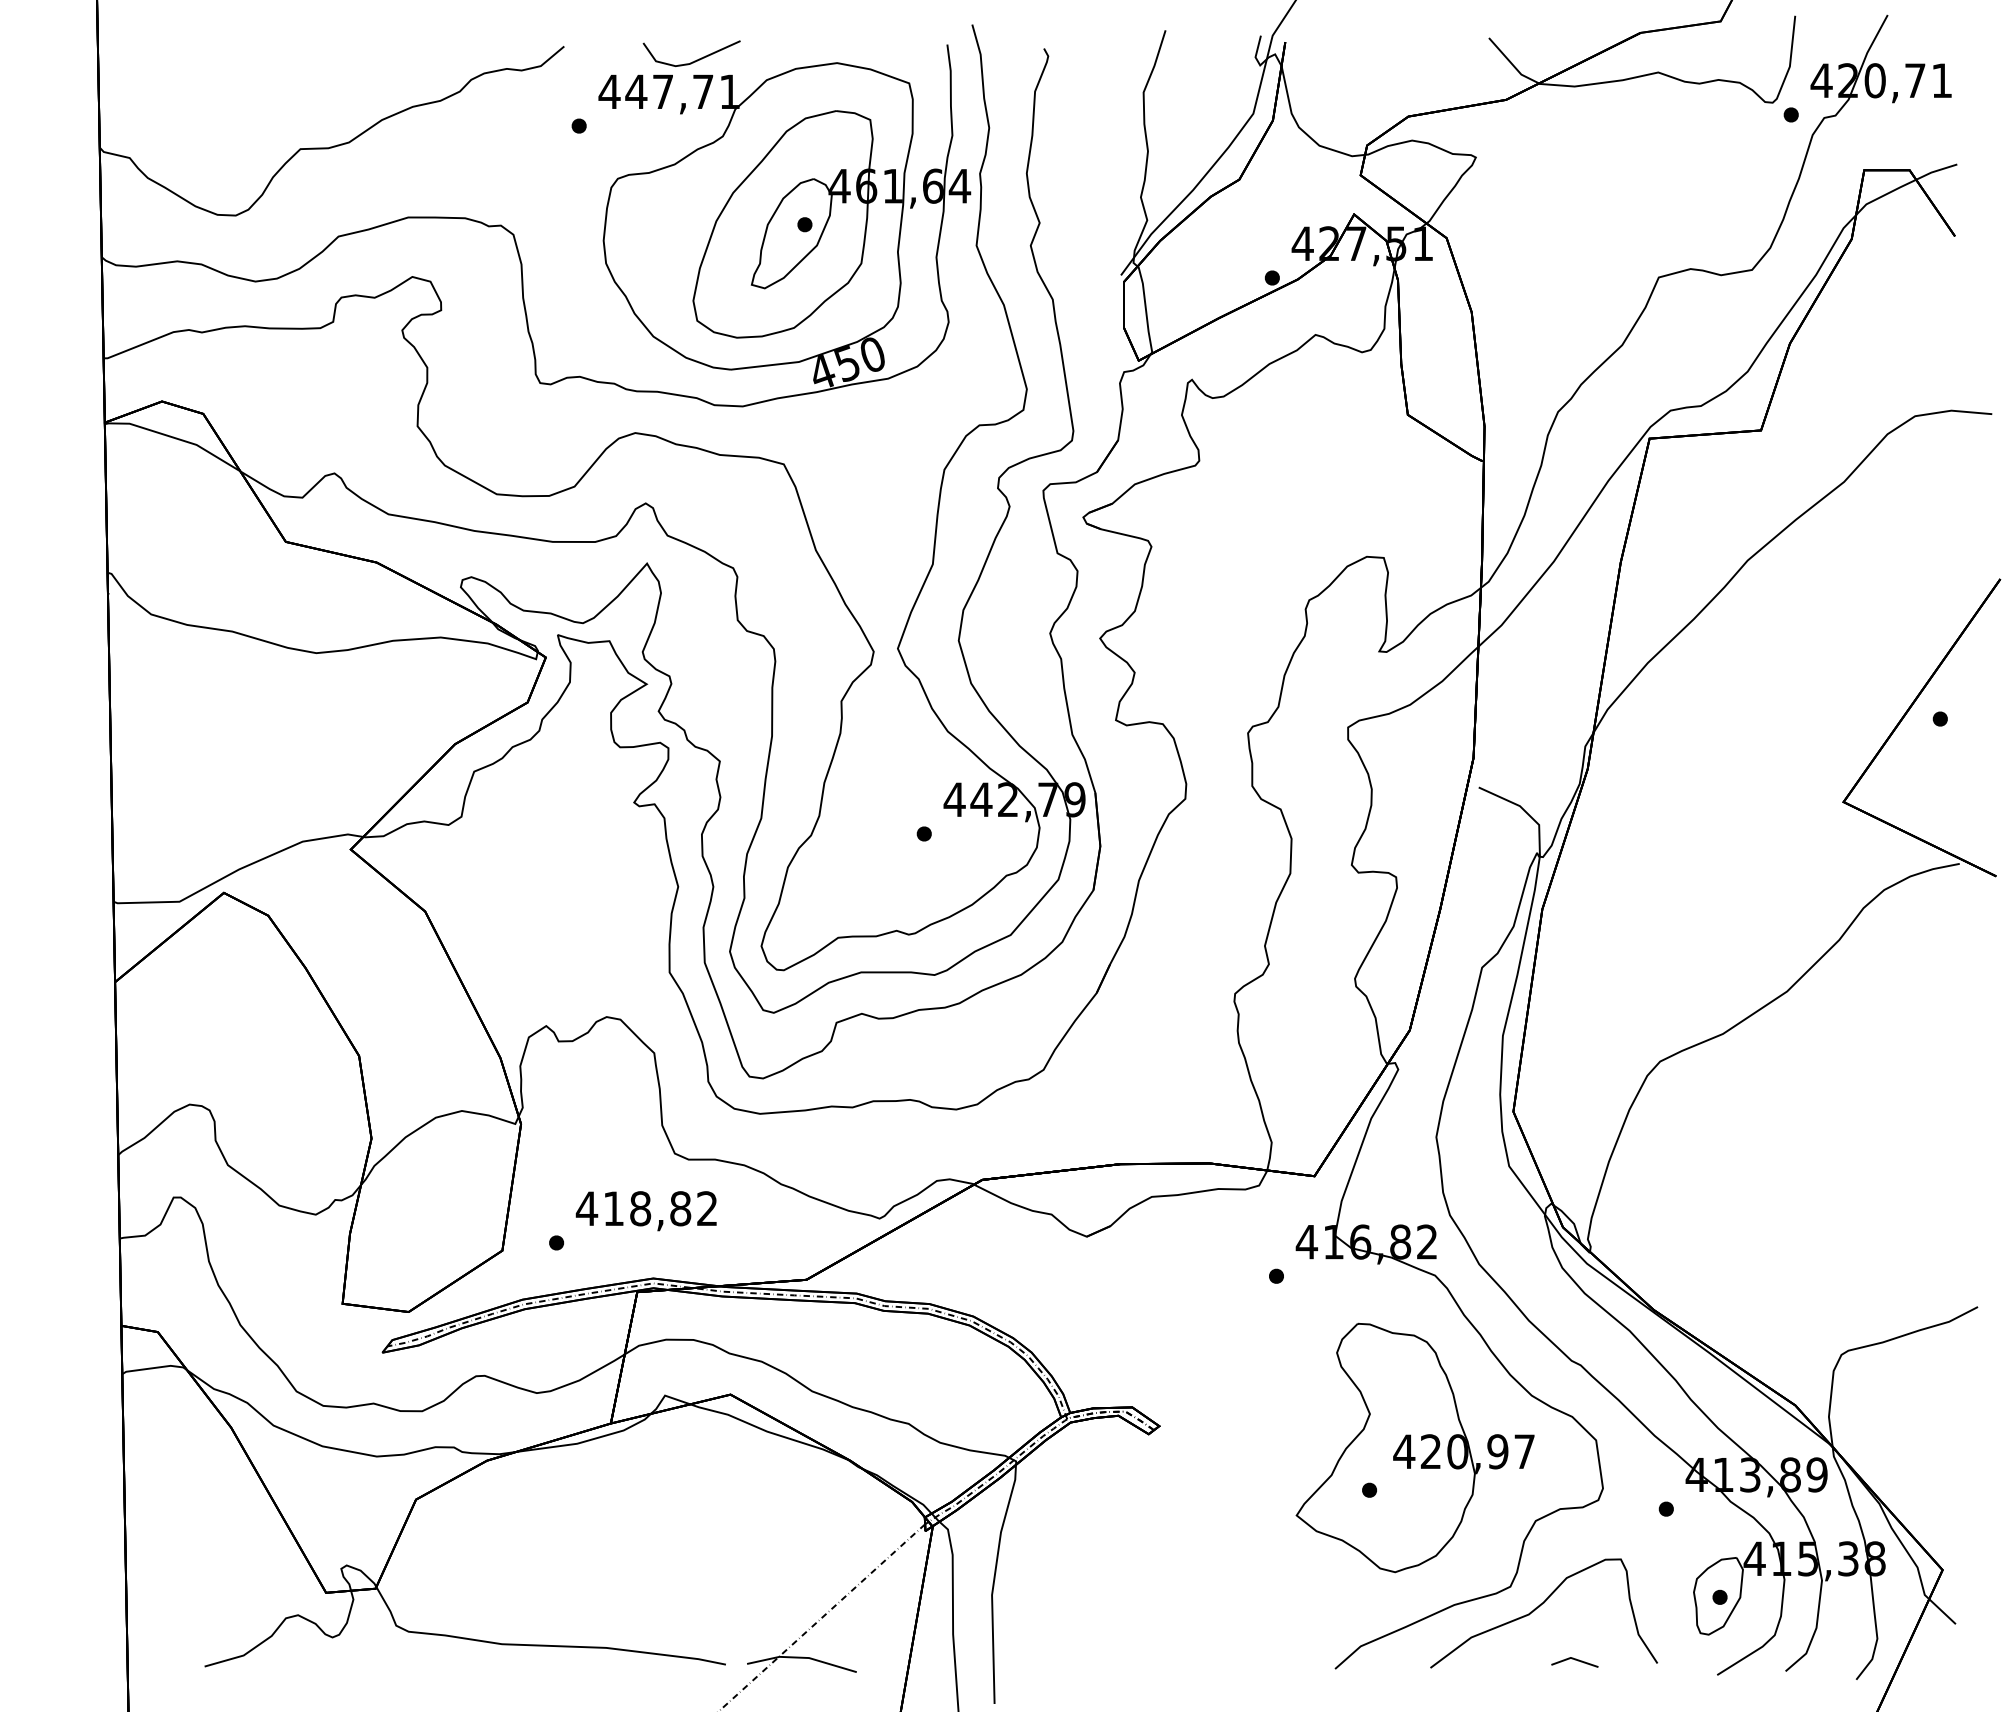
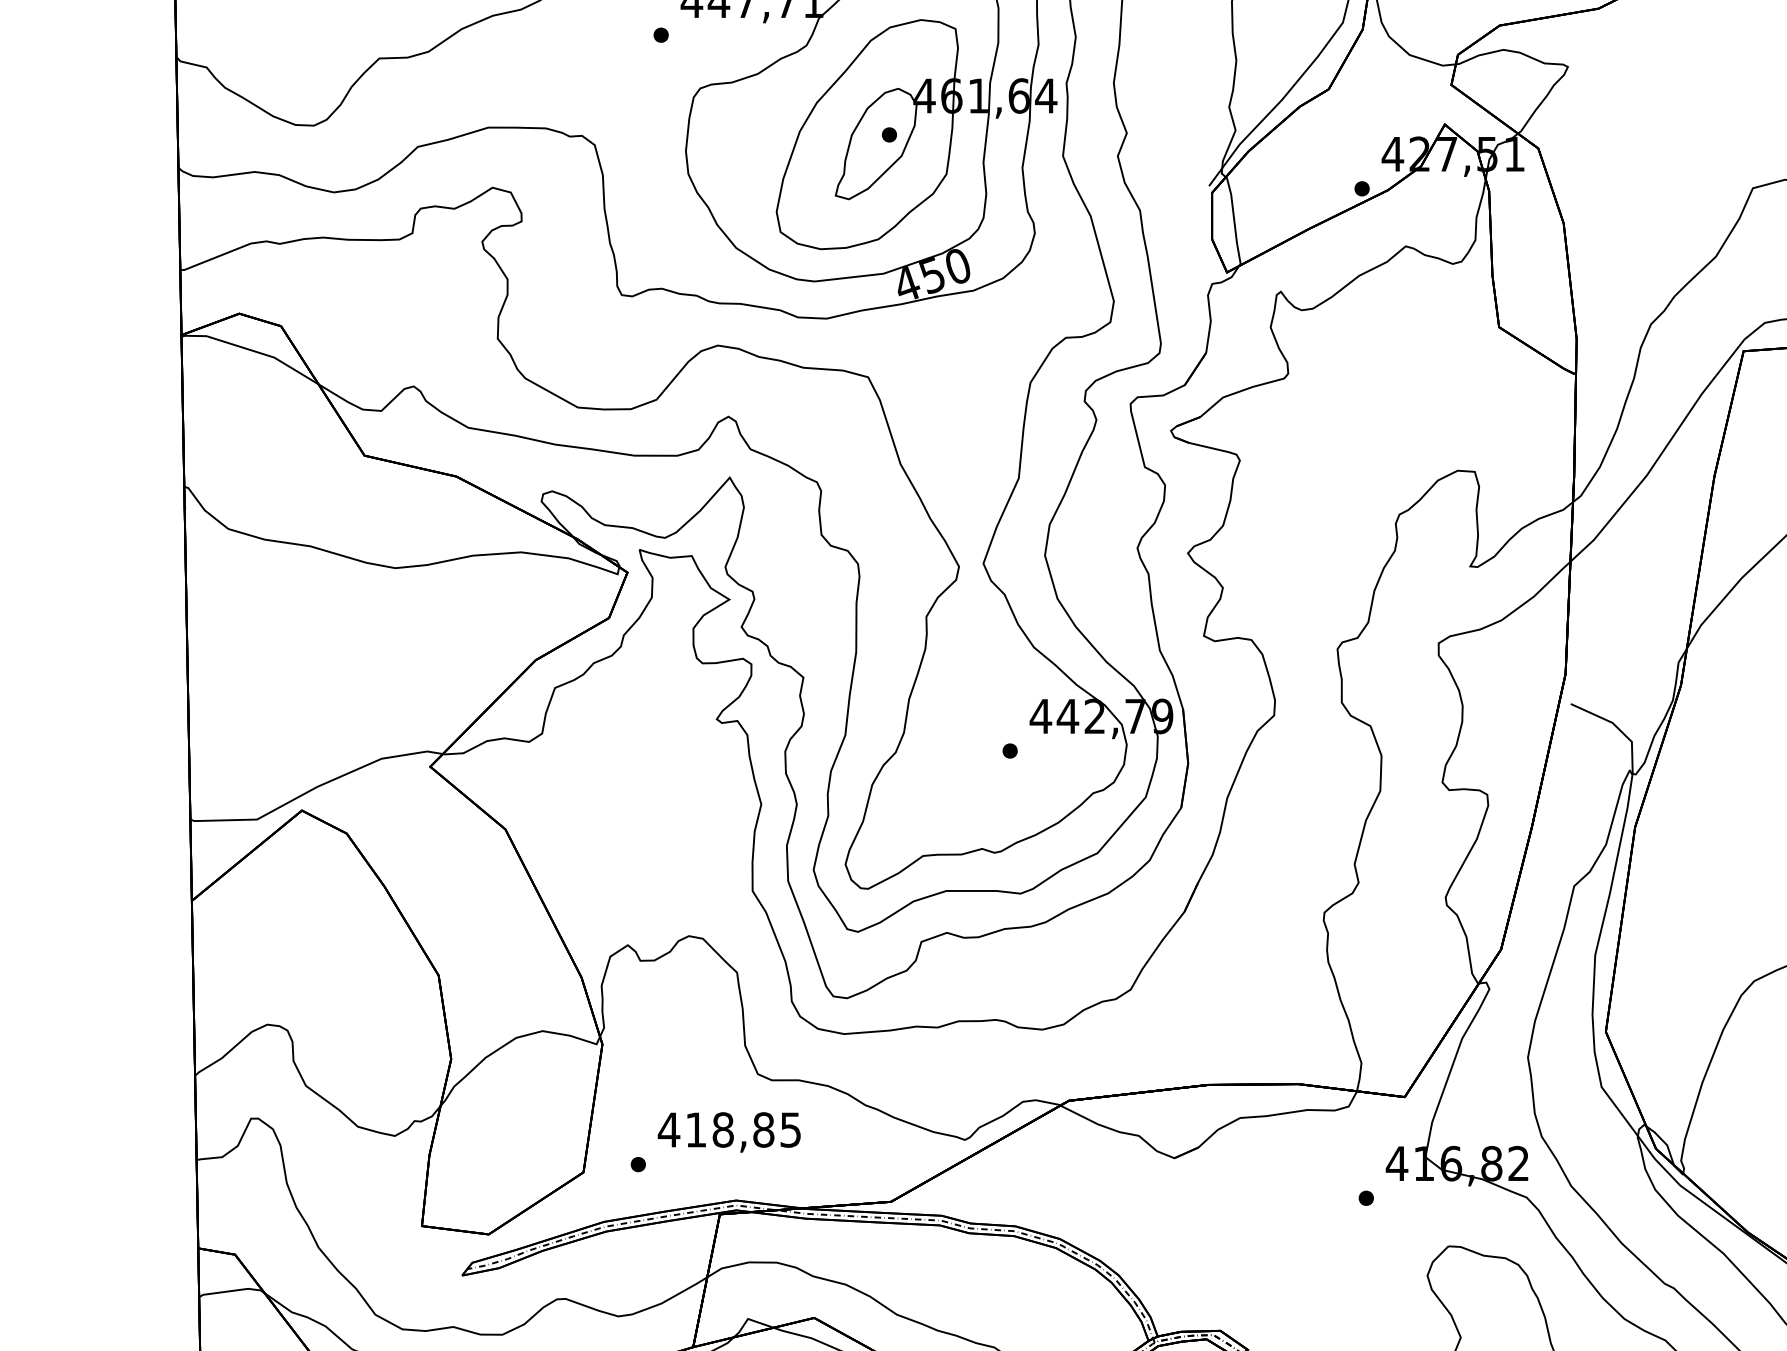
text: (707, 1208) -> (790, 1129), 418,82 -> 418,85

